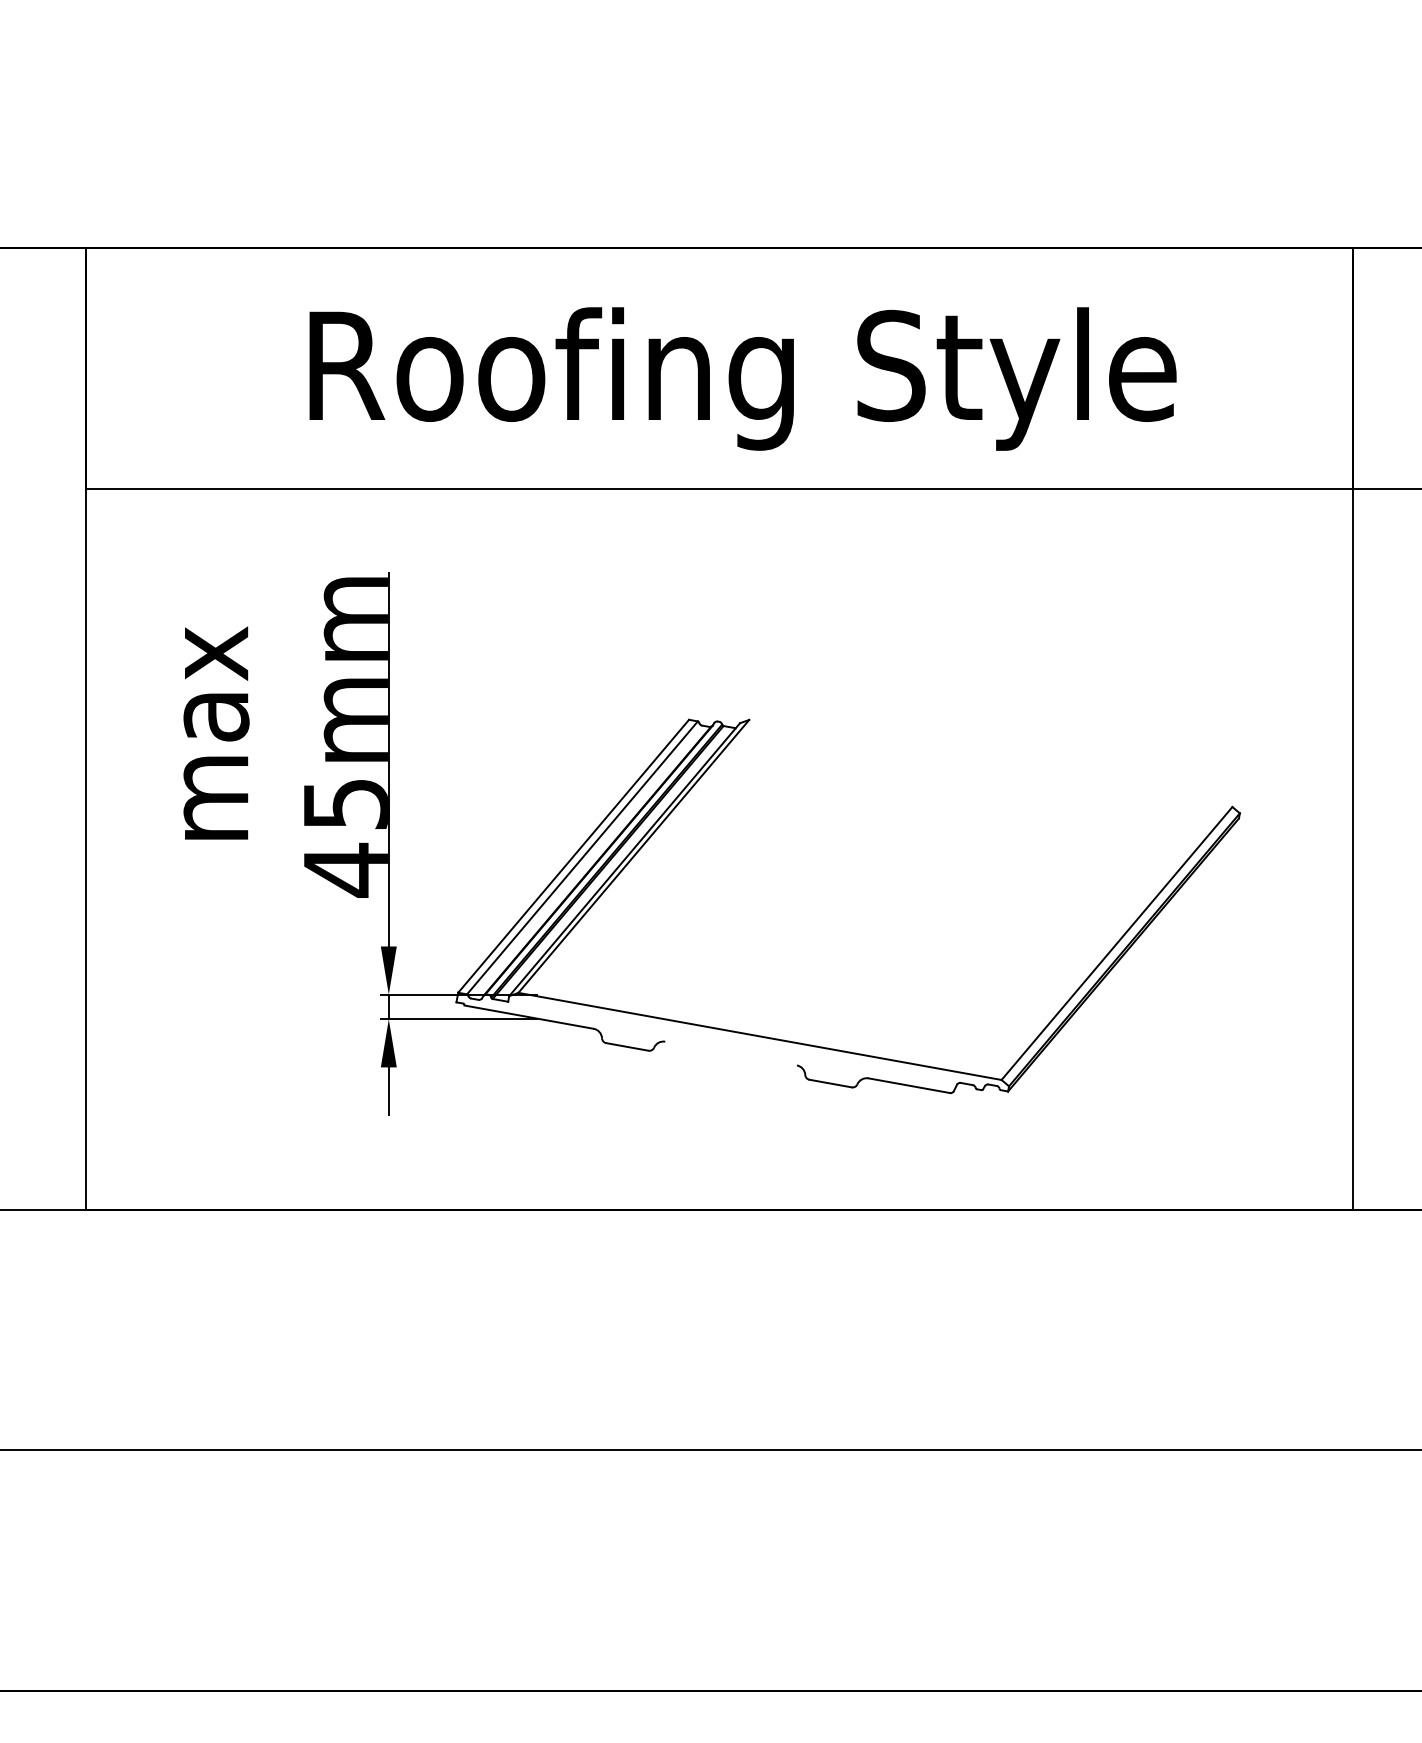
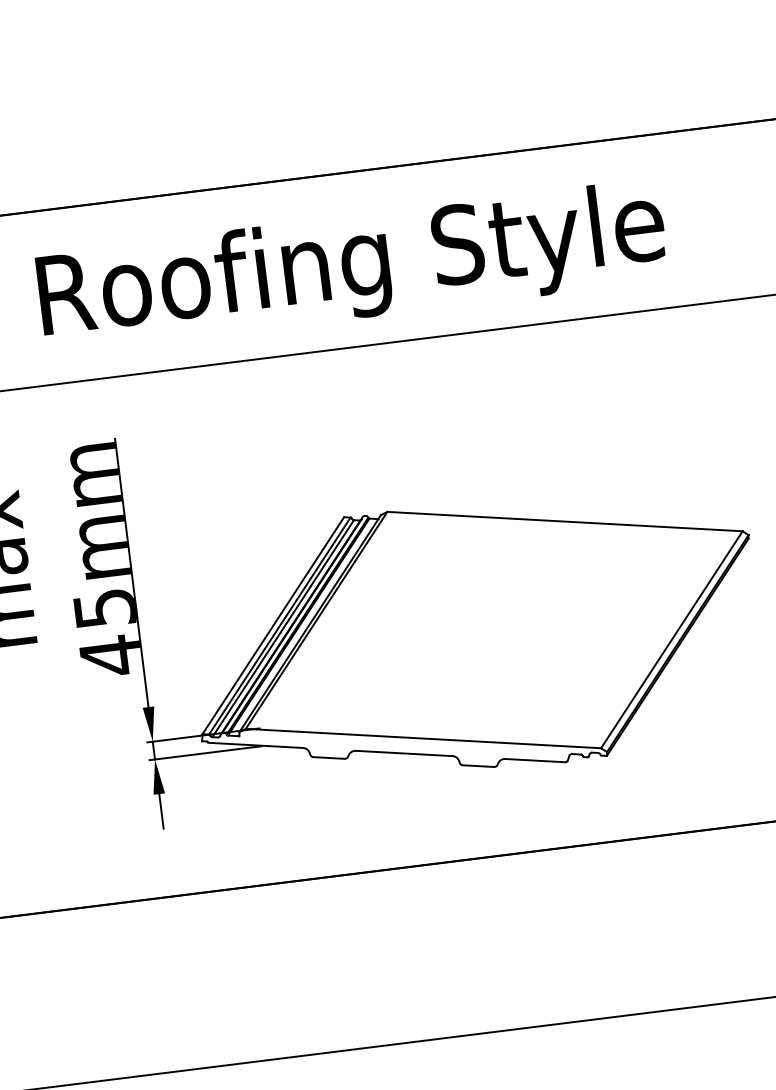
line: (990, 763) -> (564, 521), added
line: (586, 861) -> (283, 628), added
line: (730, 1053) -> (403, 753), added

